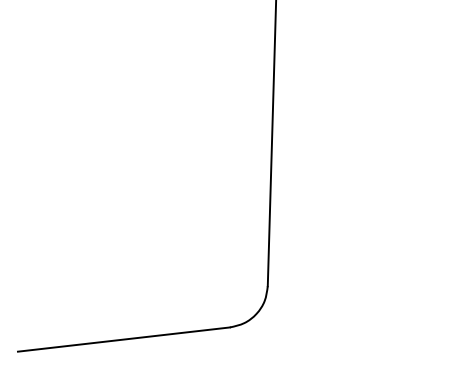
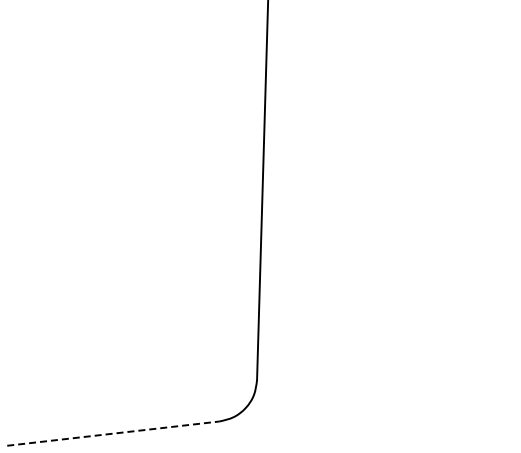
line: (124, 339) -> (113, 433), solid -> dashed

